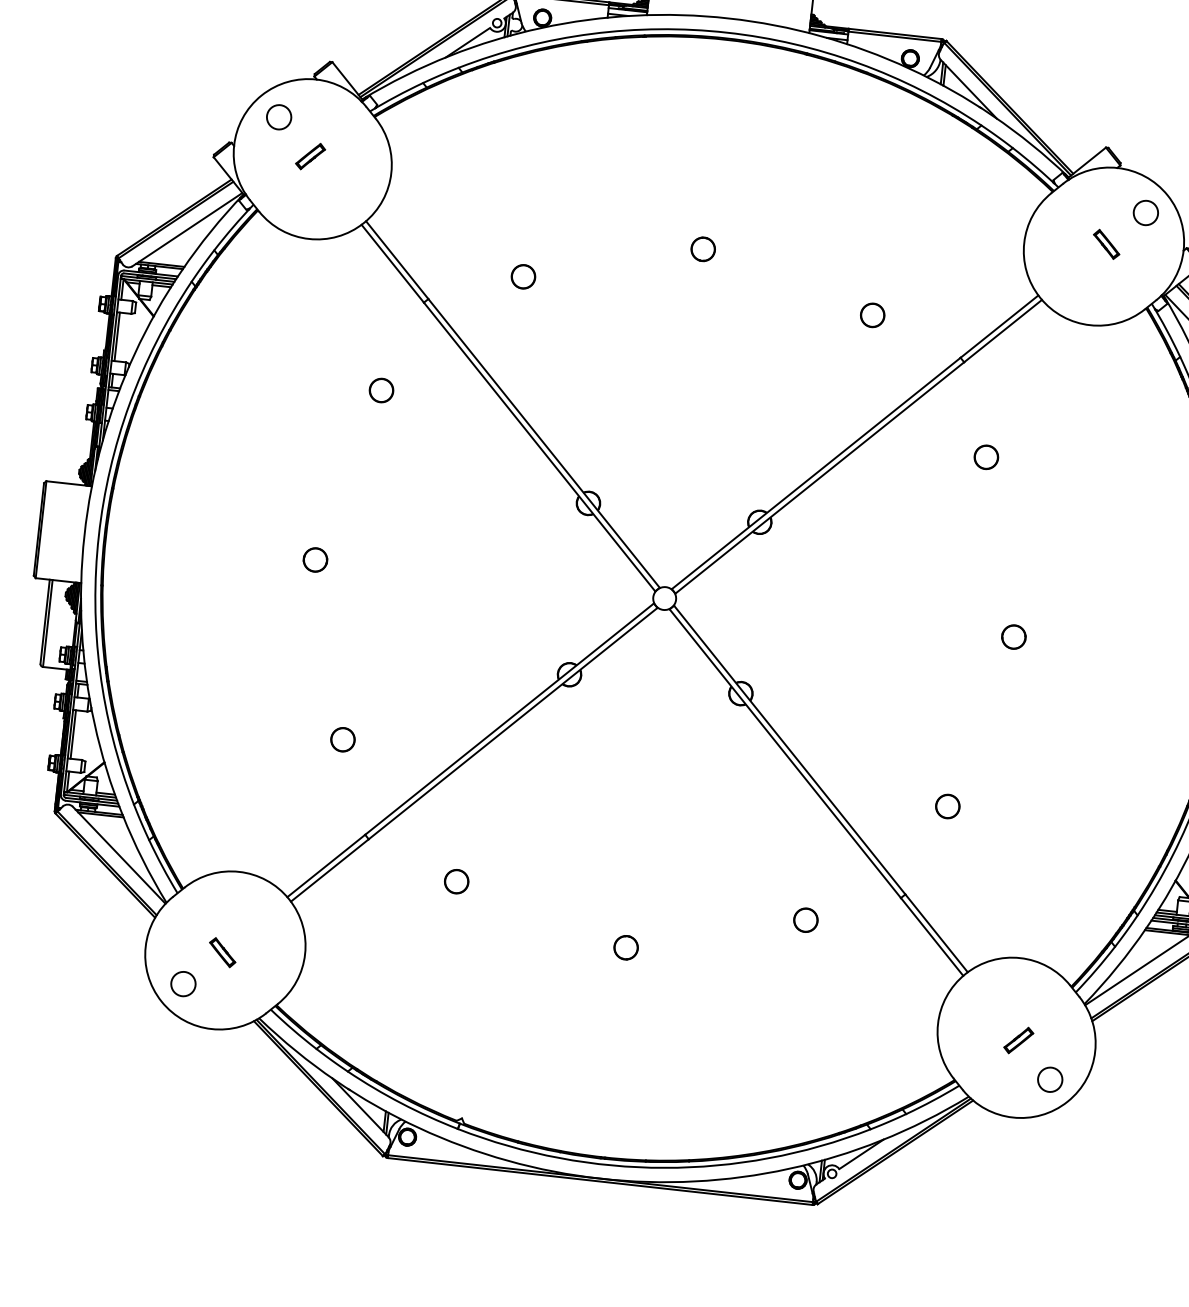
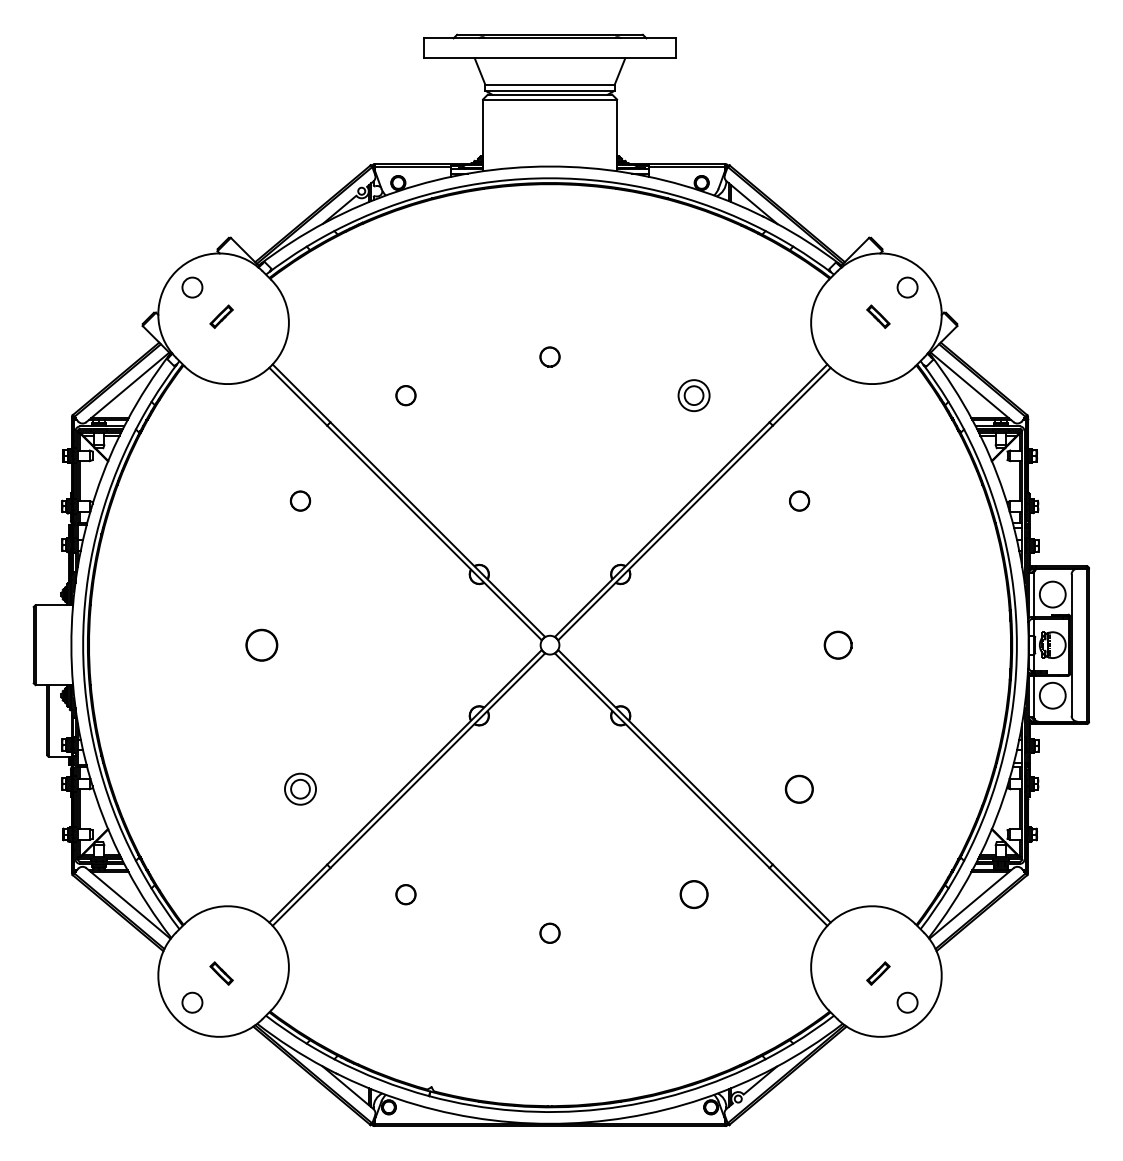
circle: (871, 315) -> (693, 395), size x1.6
circle: (315, 559) -> (261, 644), size x1.6
circle: (1013, 636) -> (837, 644), size x1.4
circle: (343, 738) -> (300, 788), size x1.6
circle: (947, 805) -> (799, 788), size x1.4
circle: (805, 919) -> (693, 894), size x1.4

